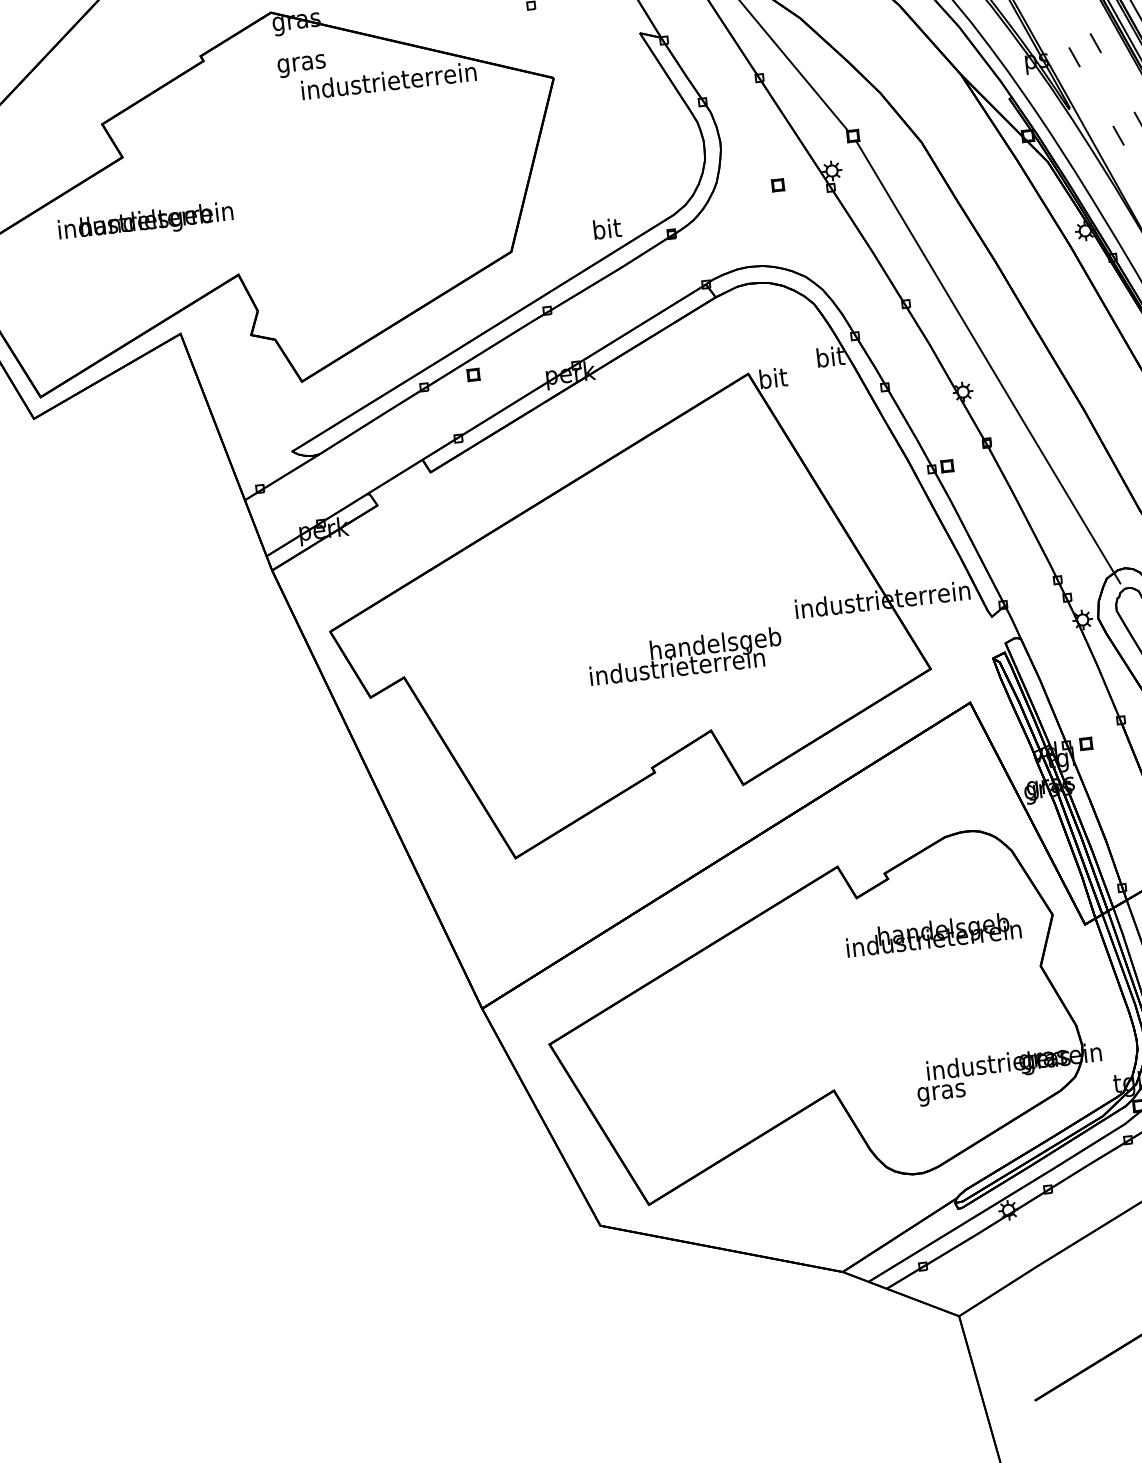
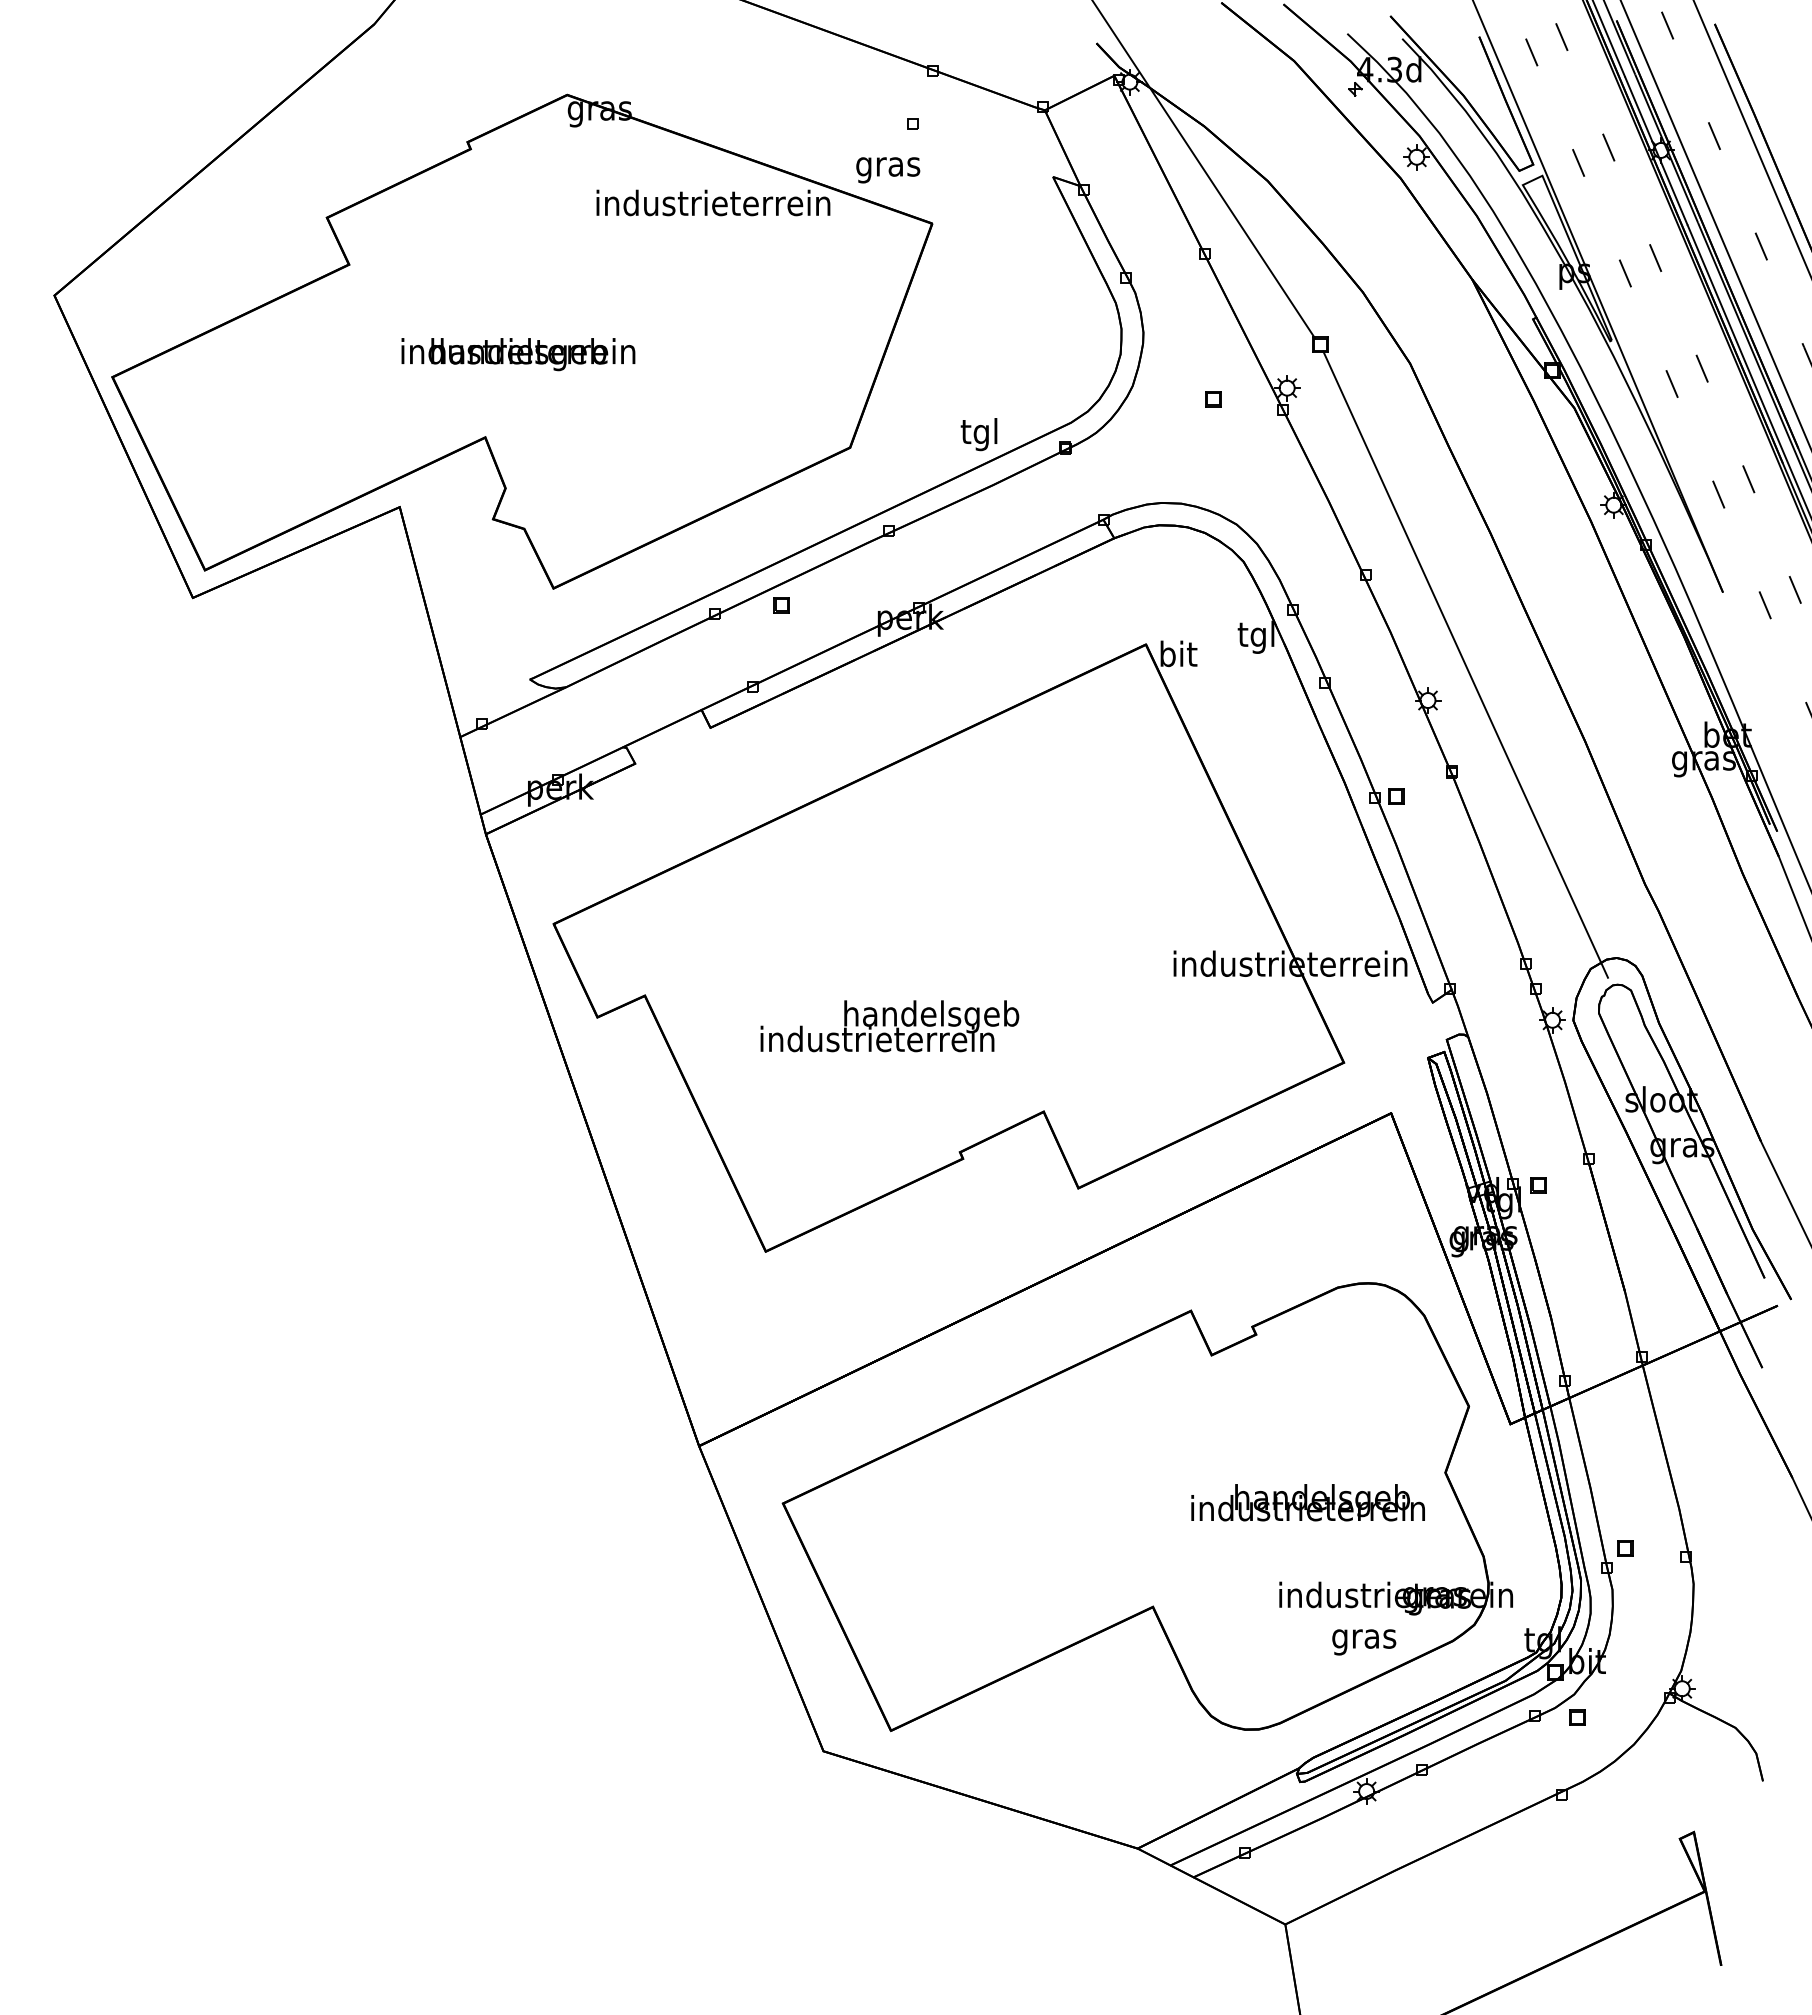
text: (302, 66) -> (888, 170), moved
text: (146, 222) -> (518, 354), moved
text: (606, 231) -> (979, 434), bit -> tgl
text: (829, 358) -> (1256, 636), bit -> tgl
text: (685, 656) -> (889, 1026), moved
text: (933, 934) -> (1307, 1502), moved
text: (941, 1094) -> (1364, 1642), moved

